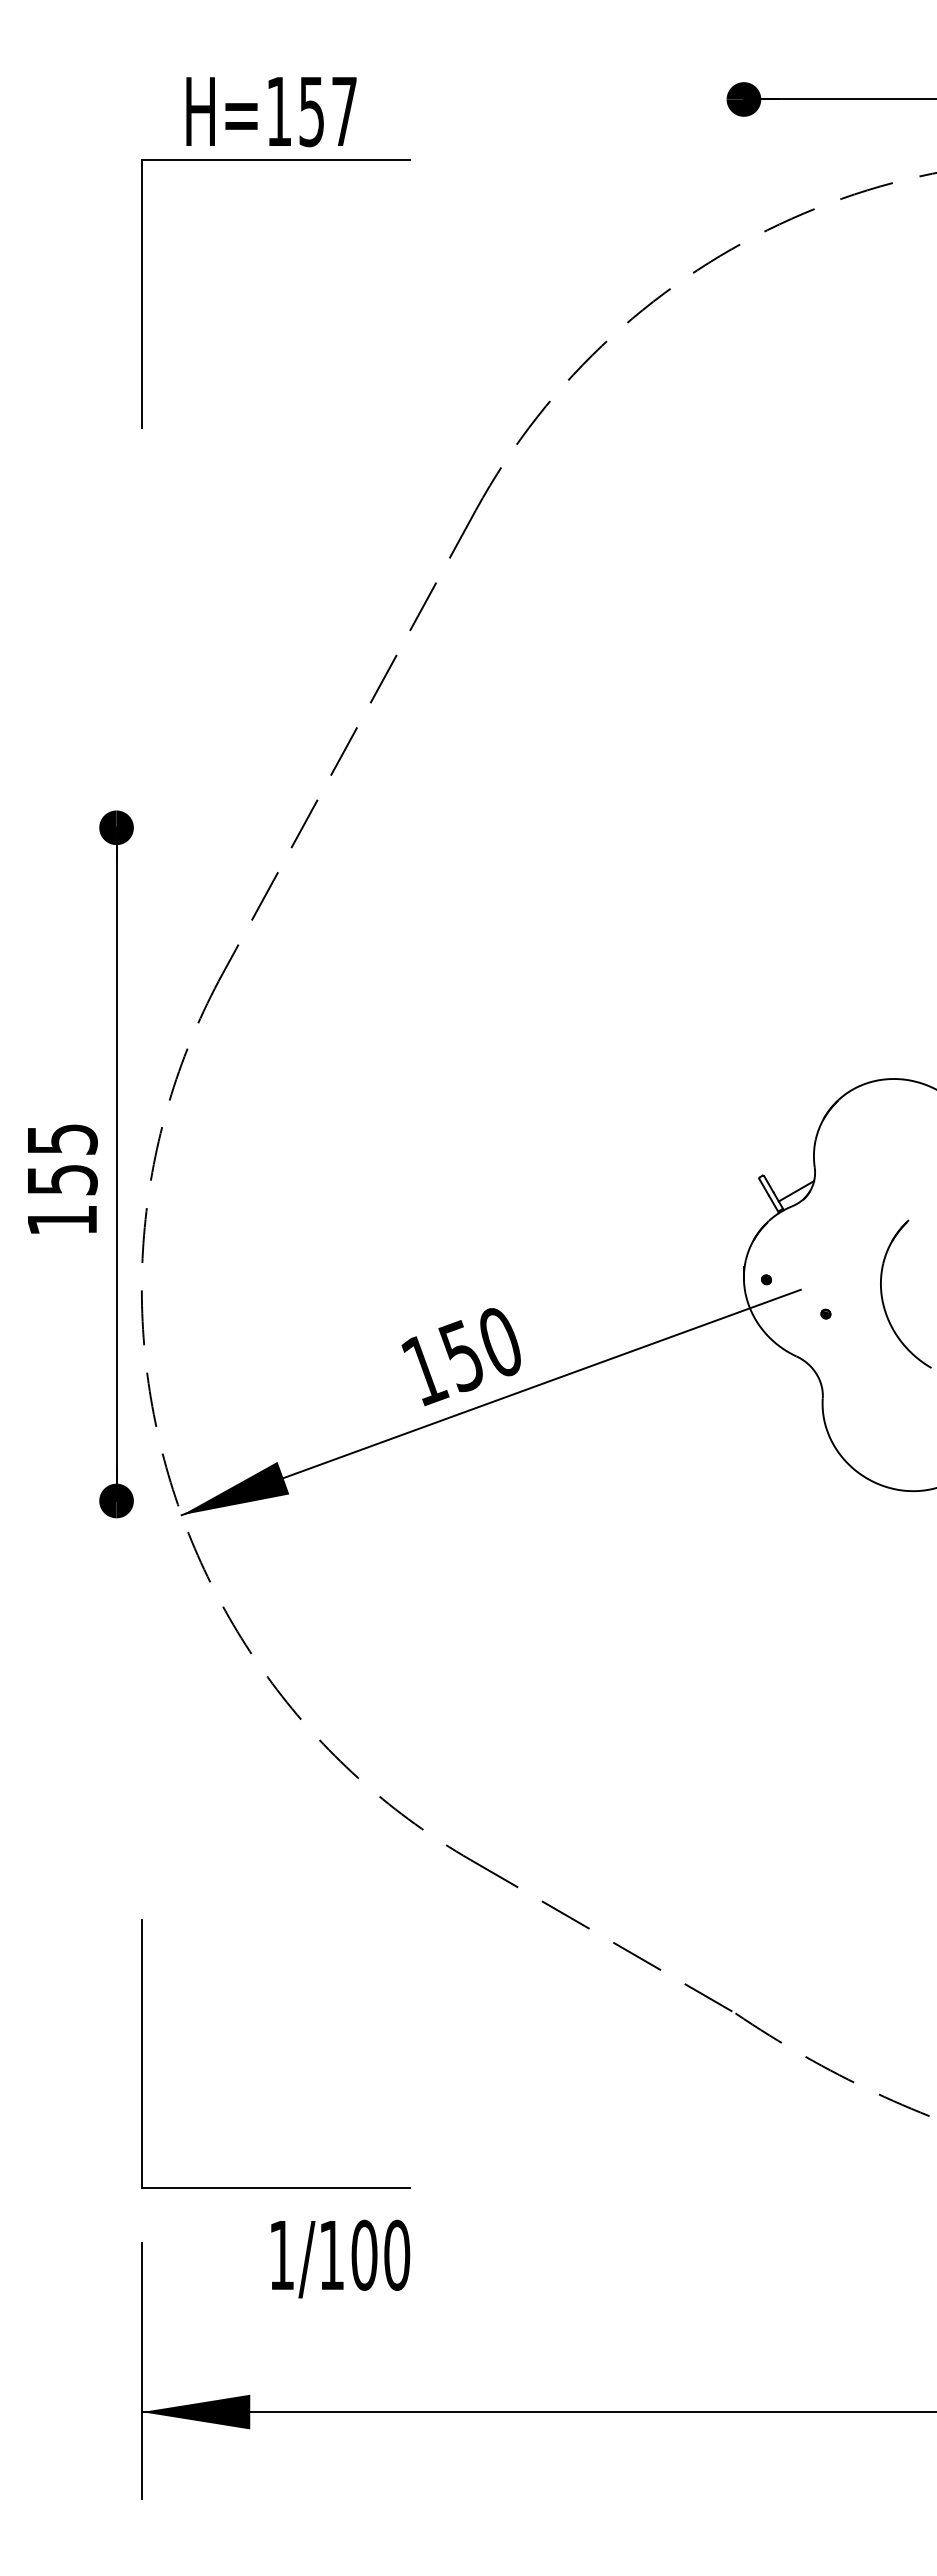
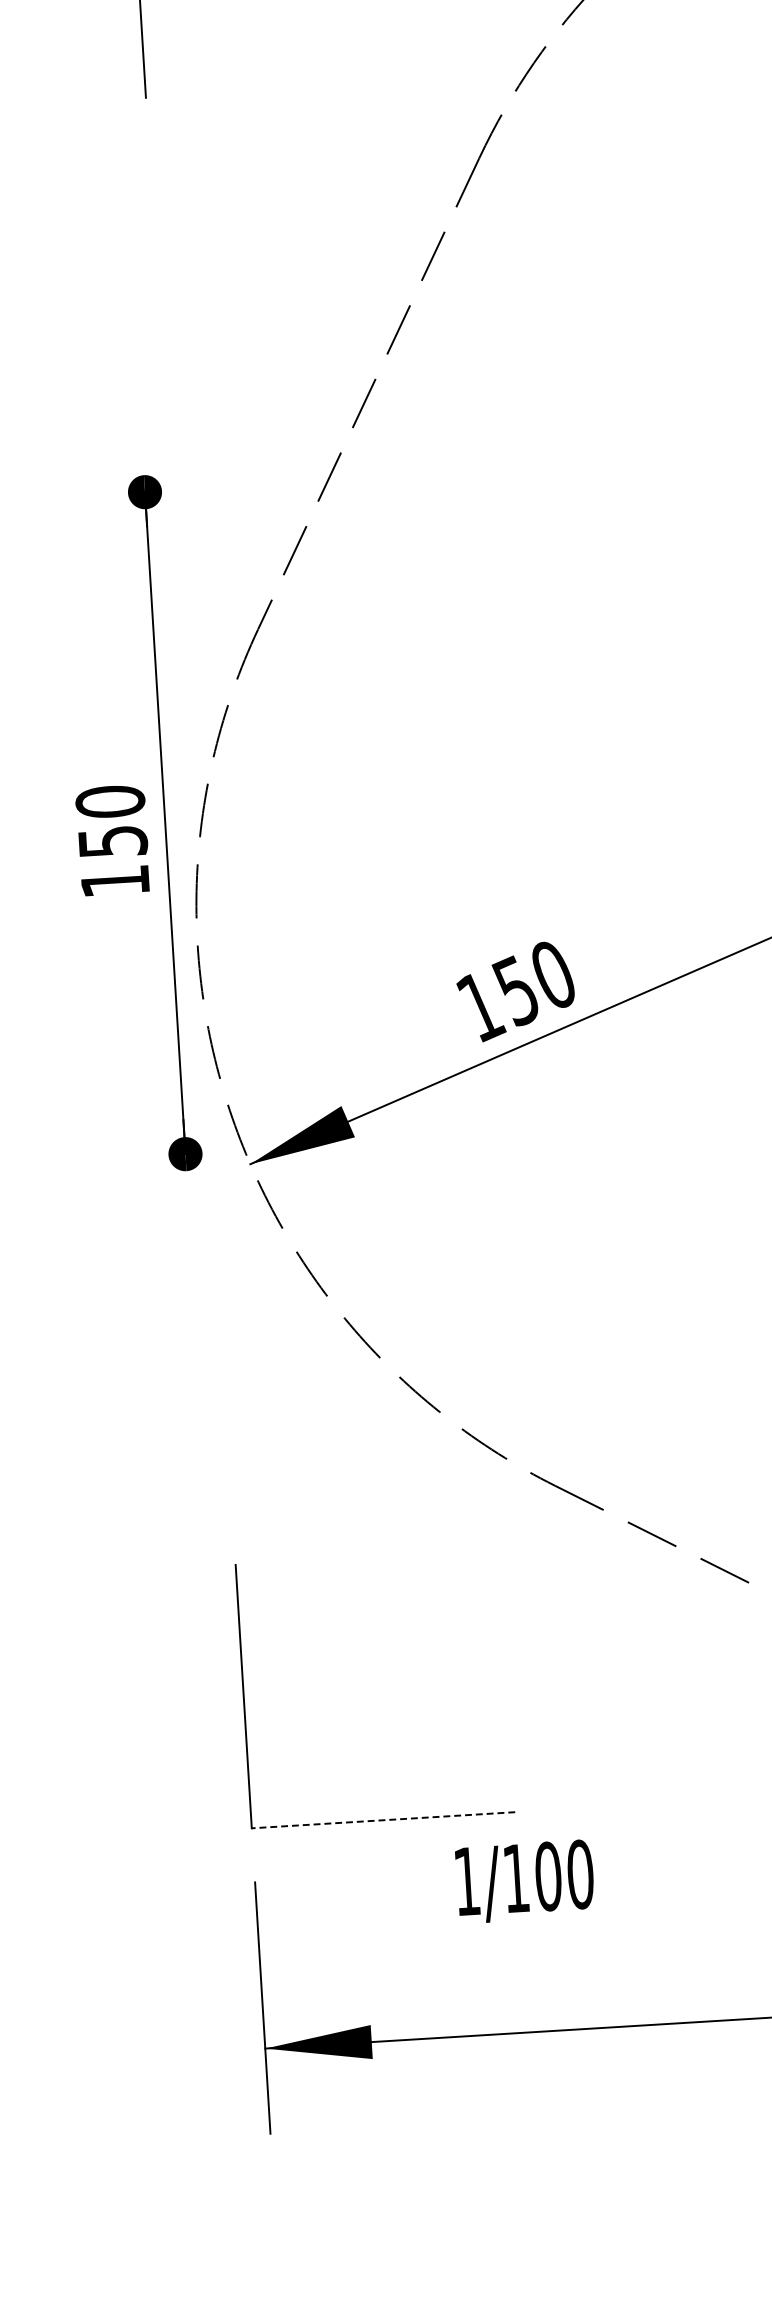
text: (61, 1139) -> (109, 802), 155 -> 150
line: (275, 2188) -> (383, 1820), solid -> dashed
text: (340, 2258) -> (525, 1881), moved

